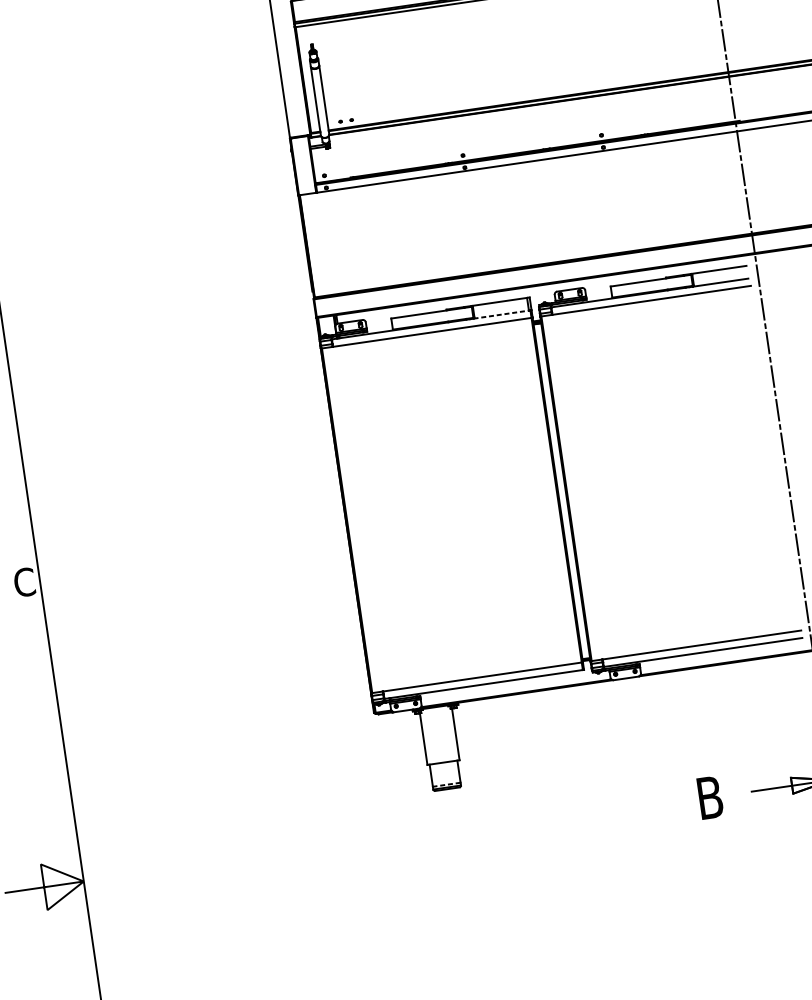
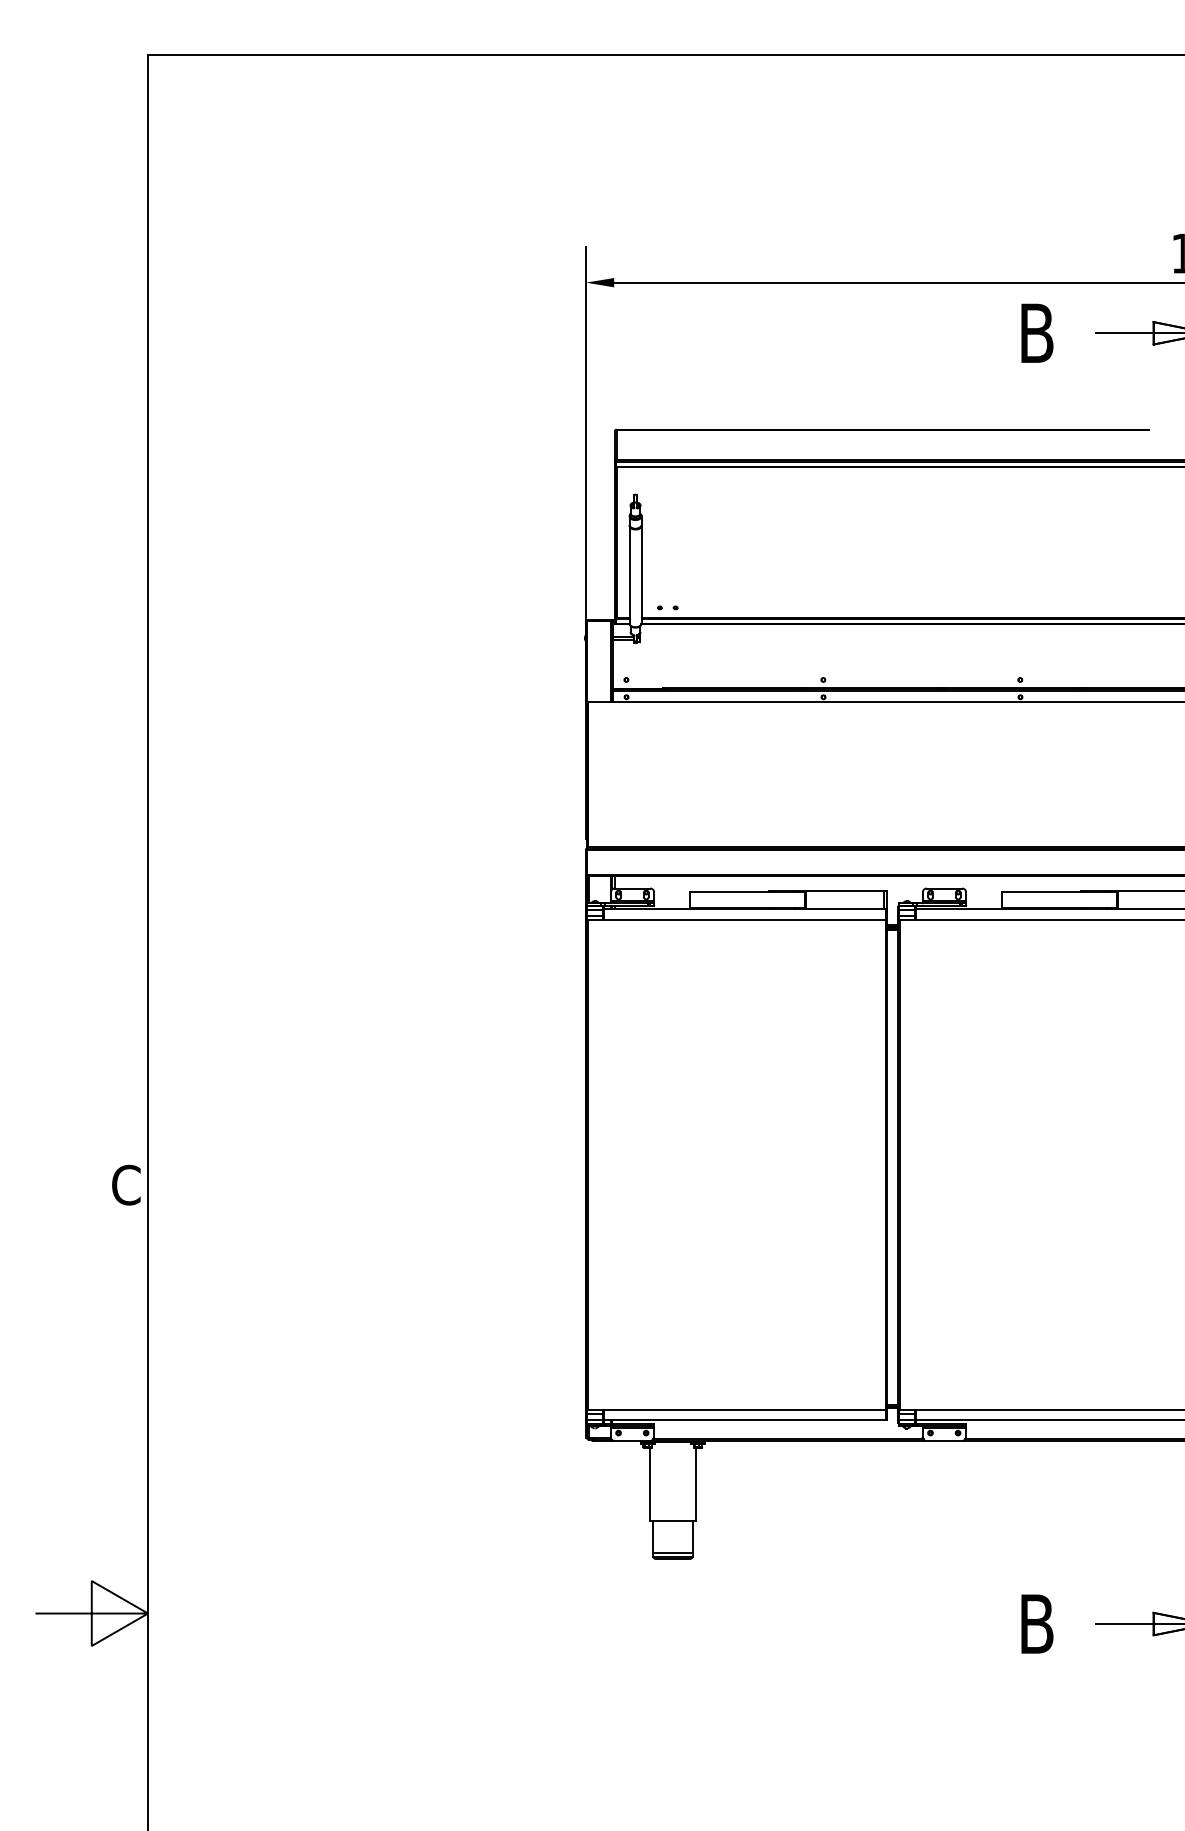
line: (501, 314) -> (844, 909), dashed -> solid
line: (446, 784) -> (672, 1552), dashed -> solid

